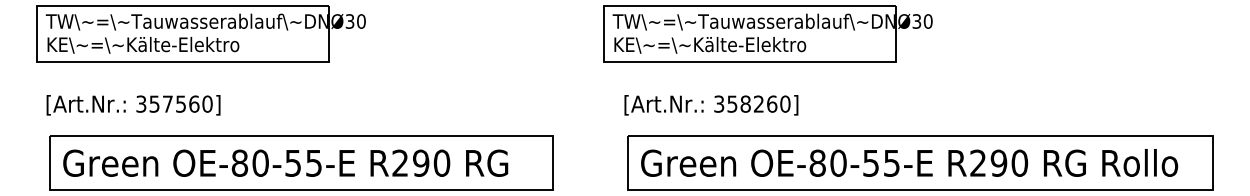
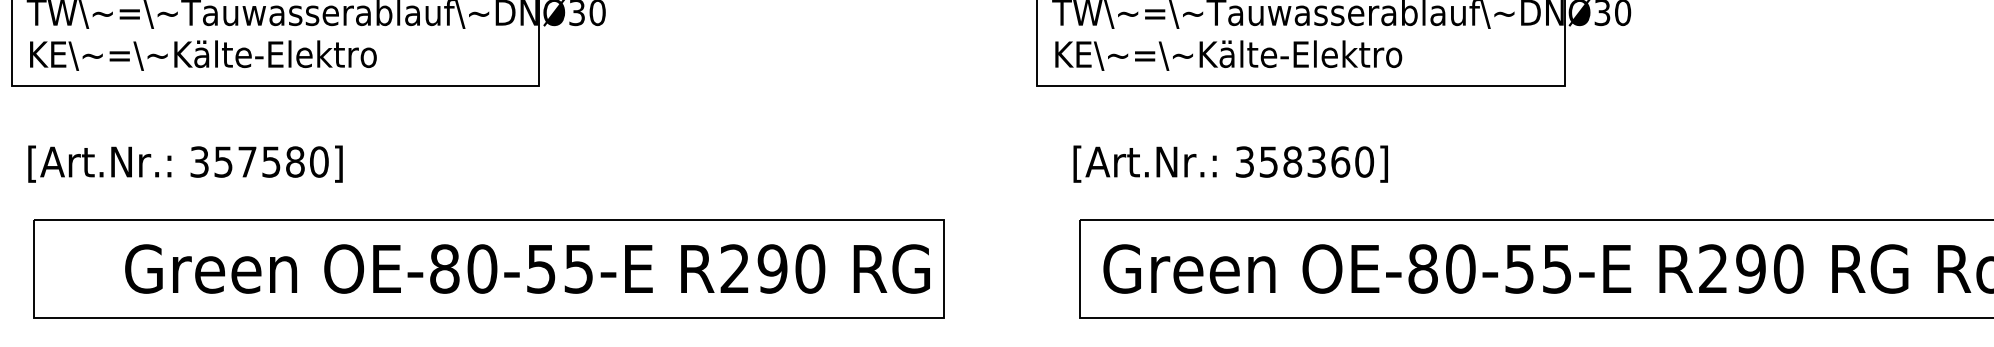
text: (194, 103) -> (295, 160), 357560] -> 357580]
text: (758, 103) -> (1315, 160), 358260] -> 358360]
text: (285, 162) -> (527, 267), moved

